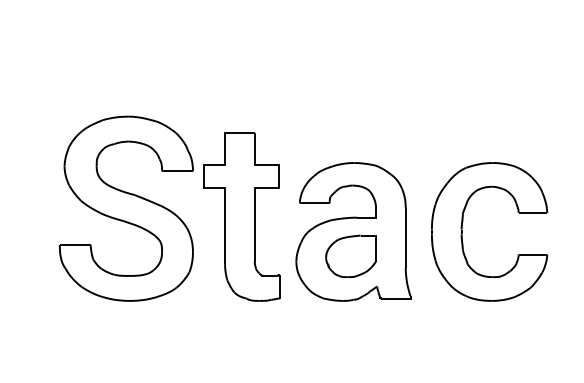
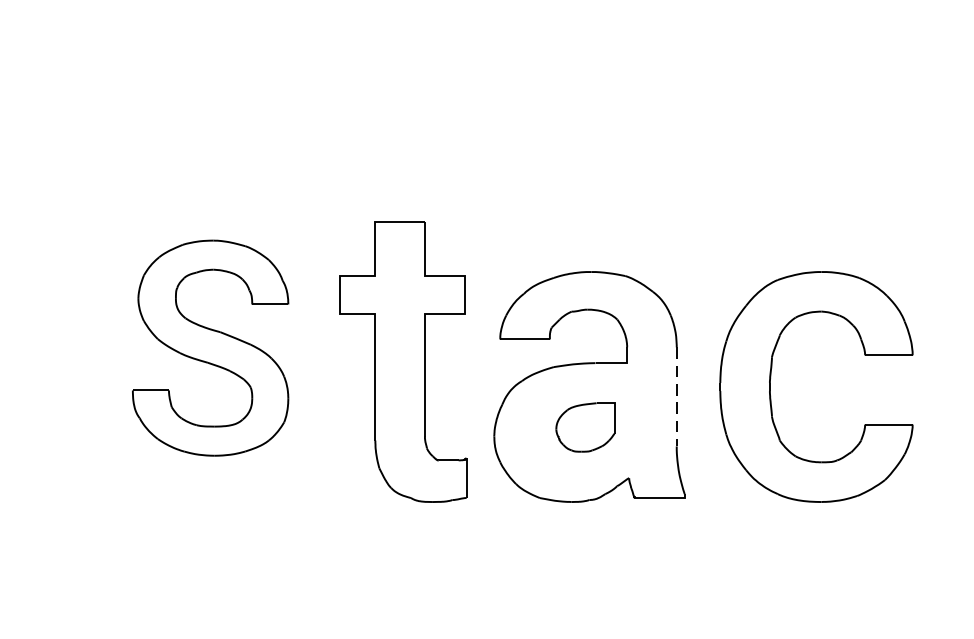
part: (125, 208) -> (209, 347), size x0.7
line: (405, 237) -> (676, 396), solid -> dashed
part: (350, 255) -> (584, 426), size x0.7

